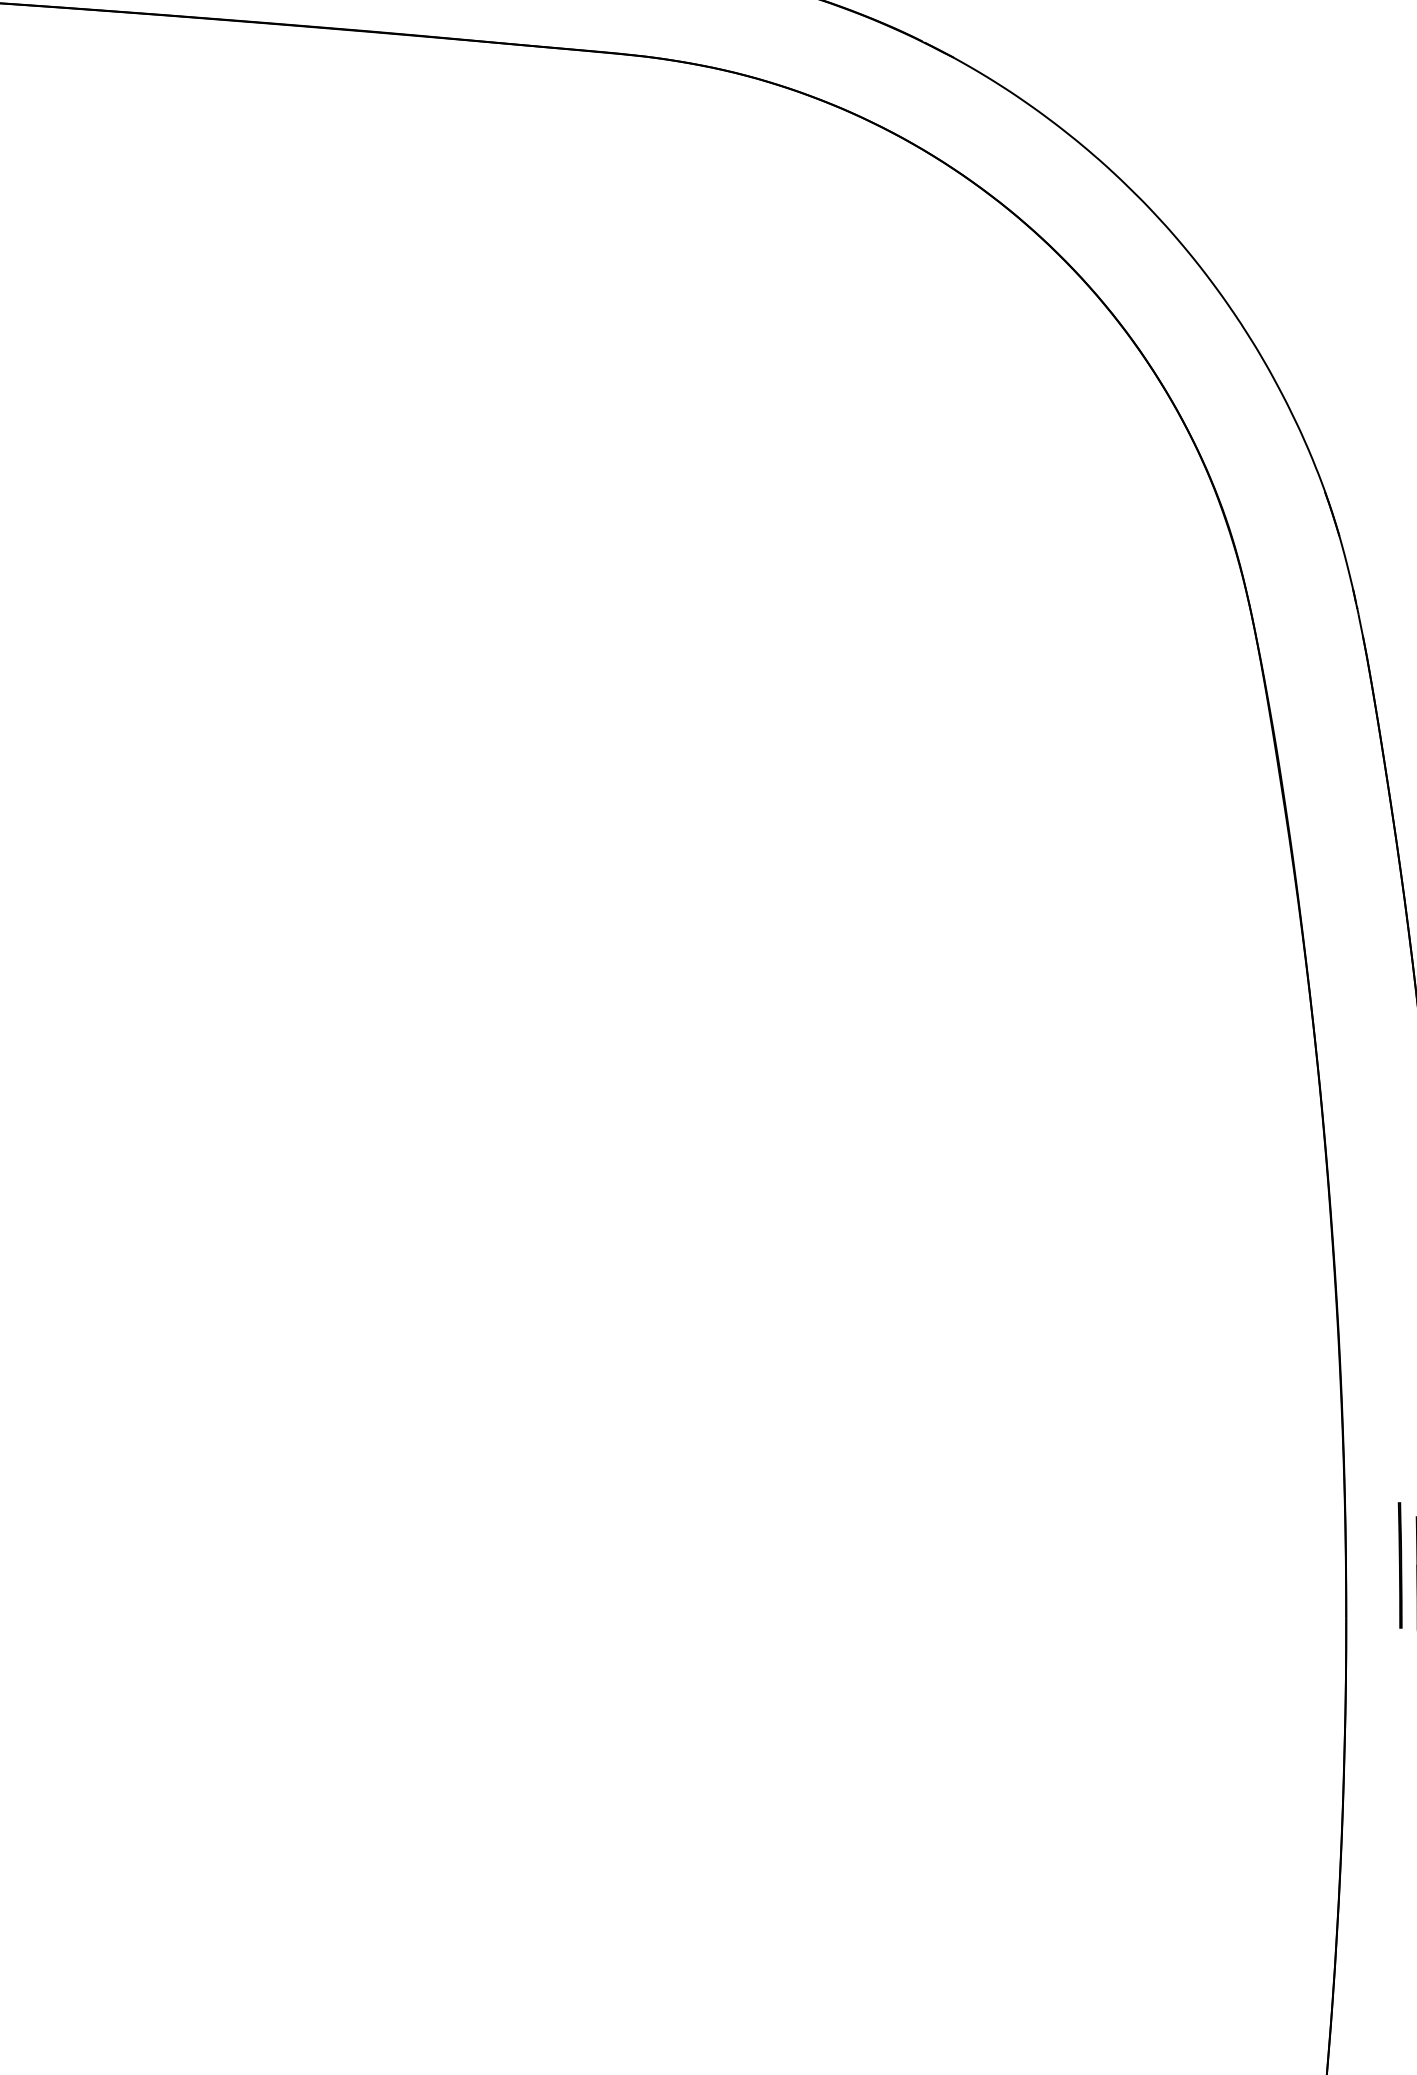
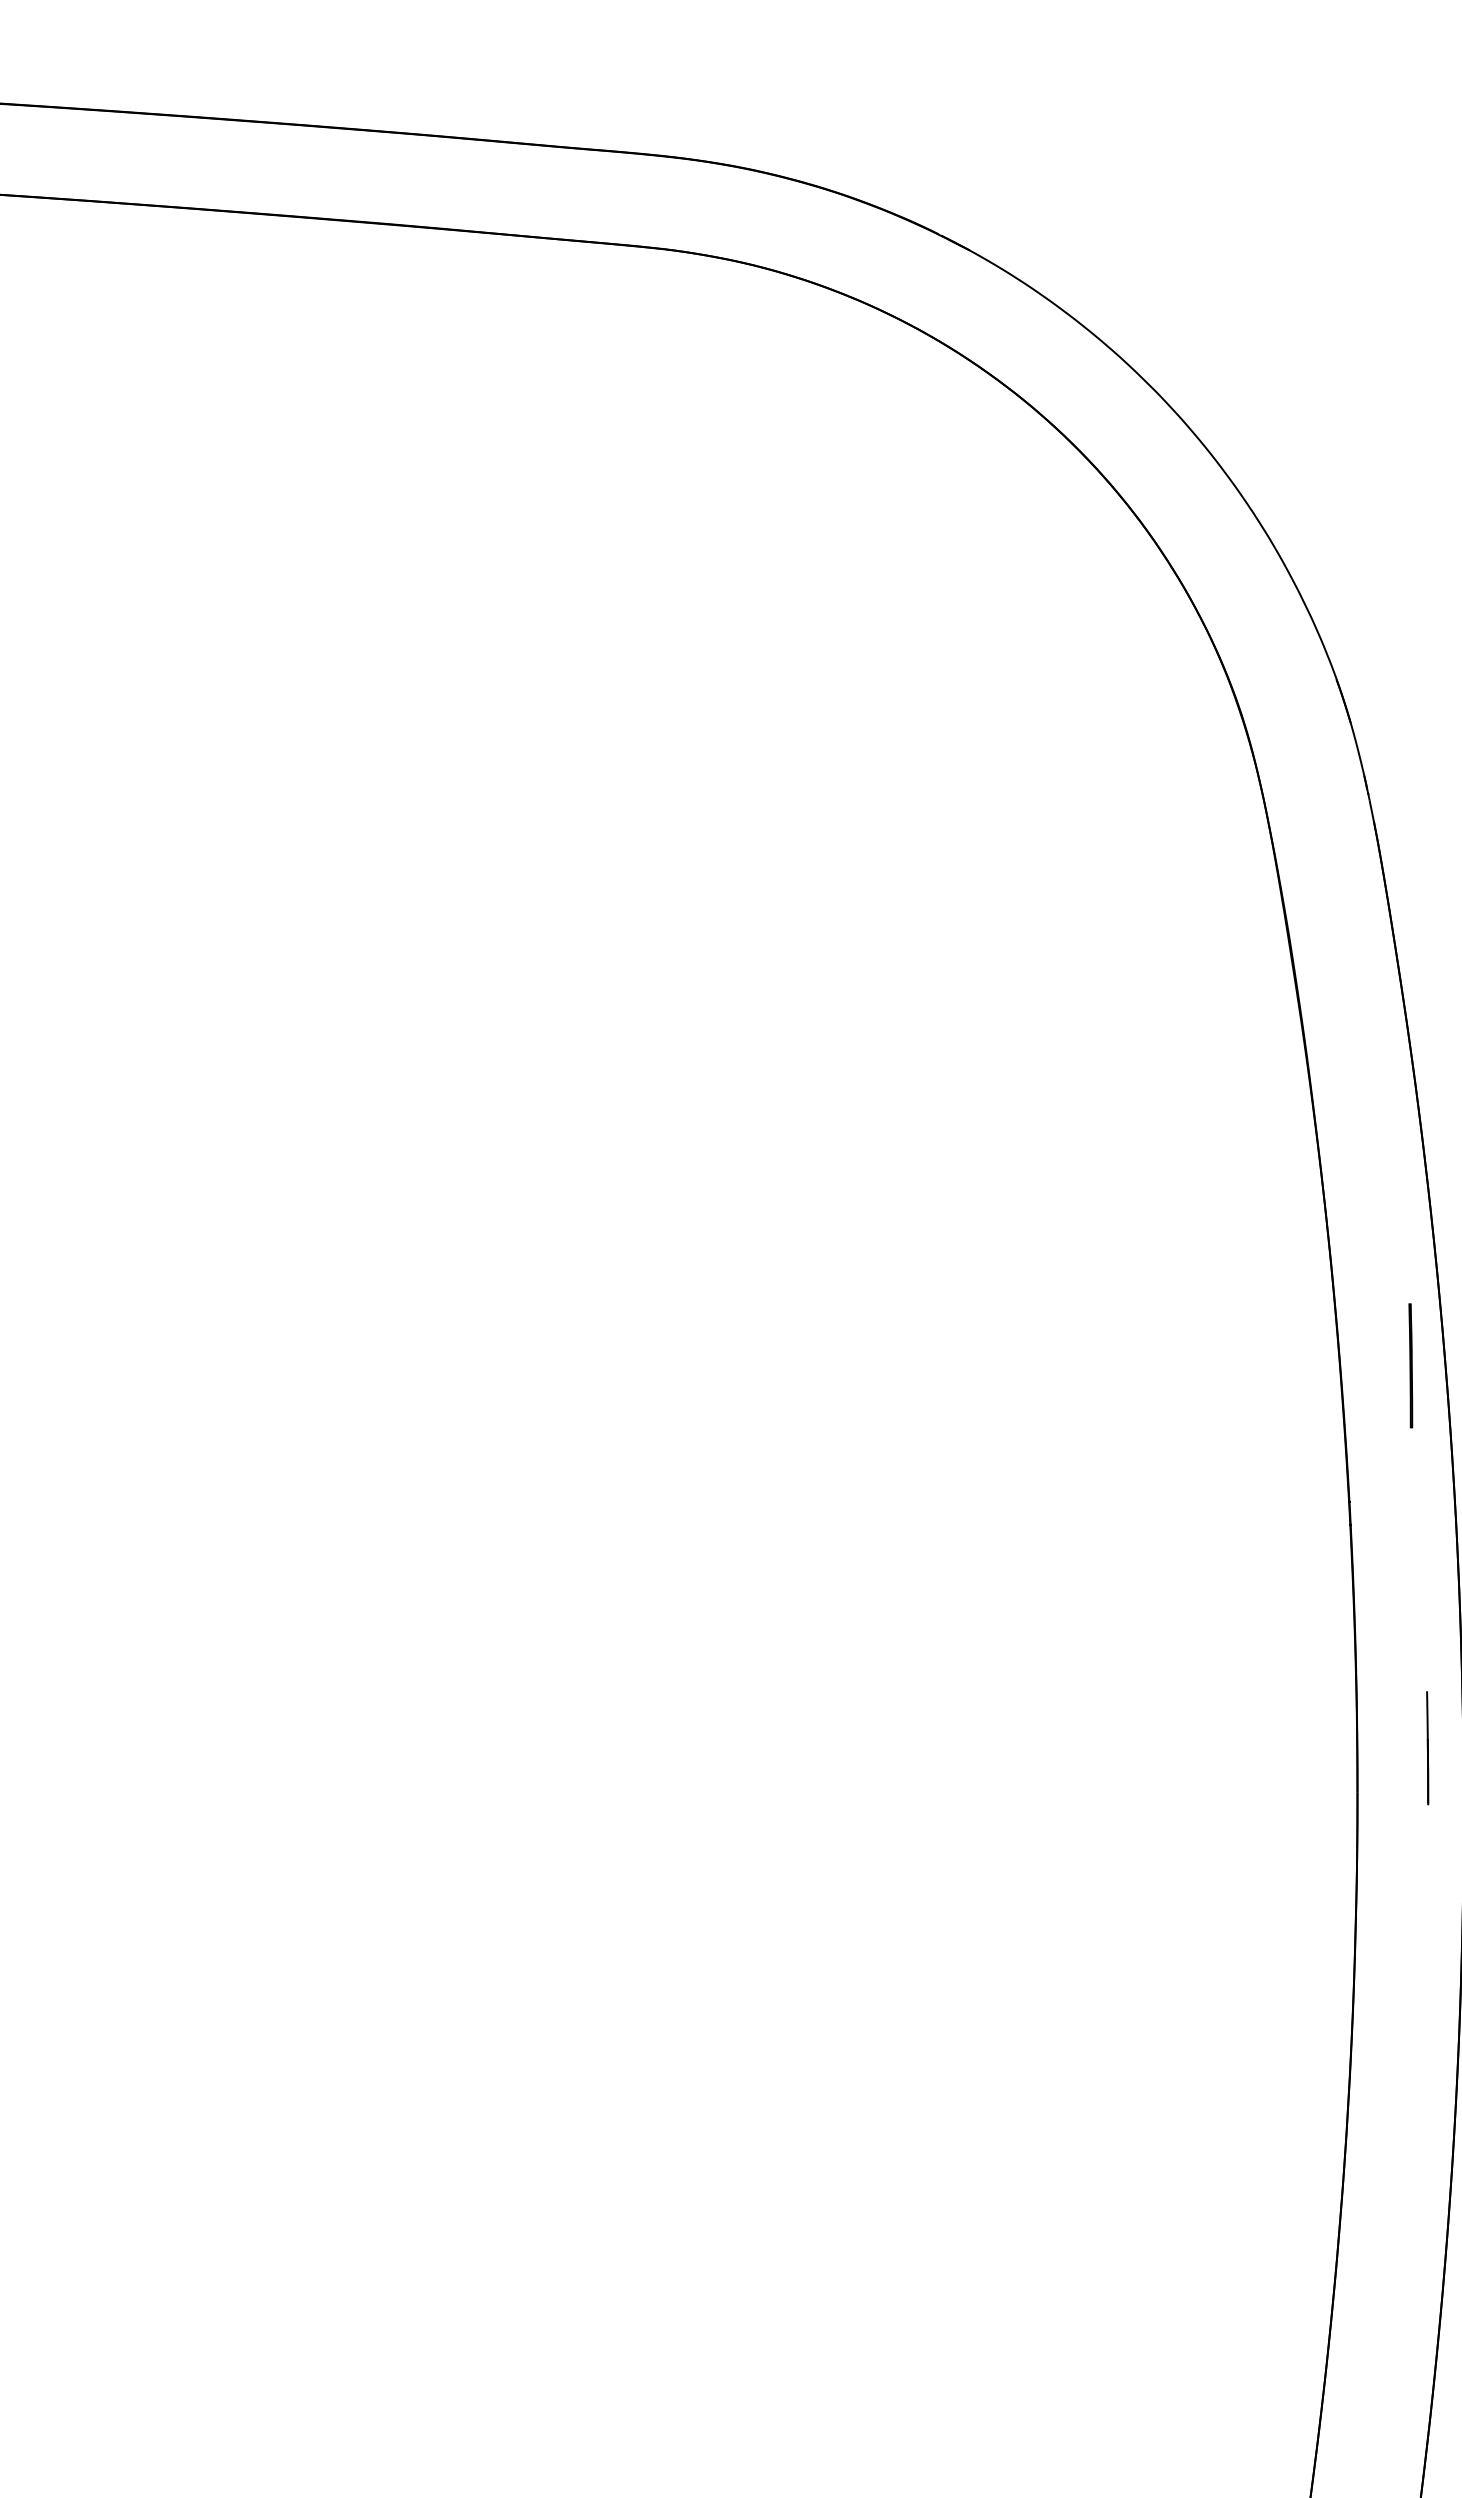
line: (1399, 1565) -> (1410, 1365), moved

